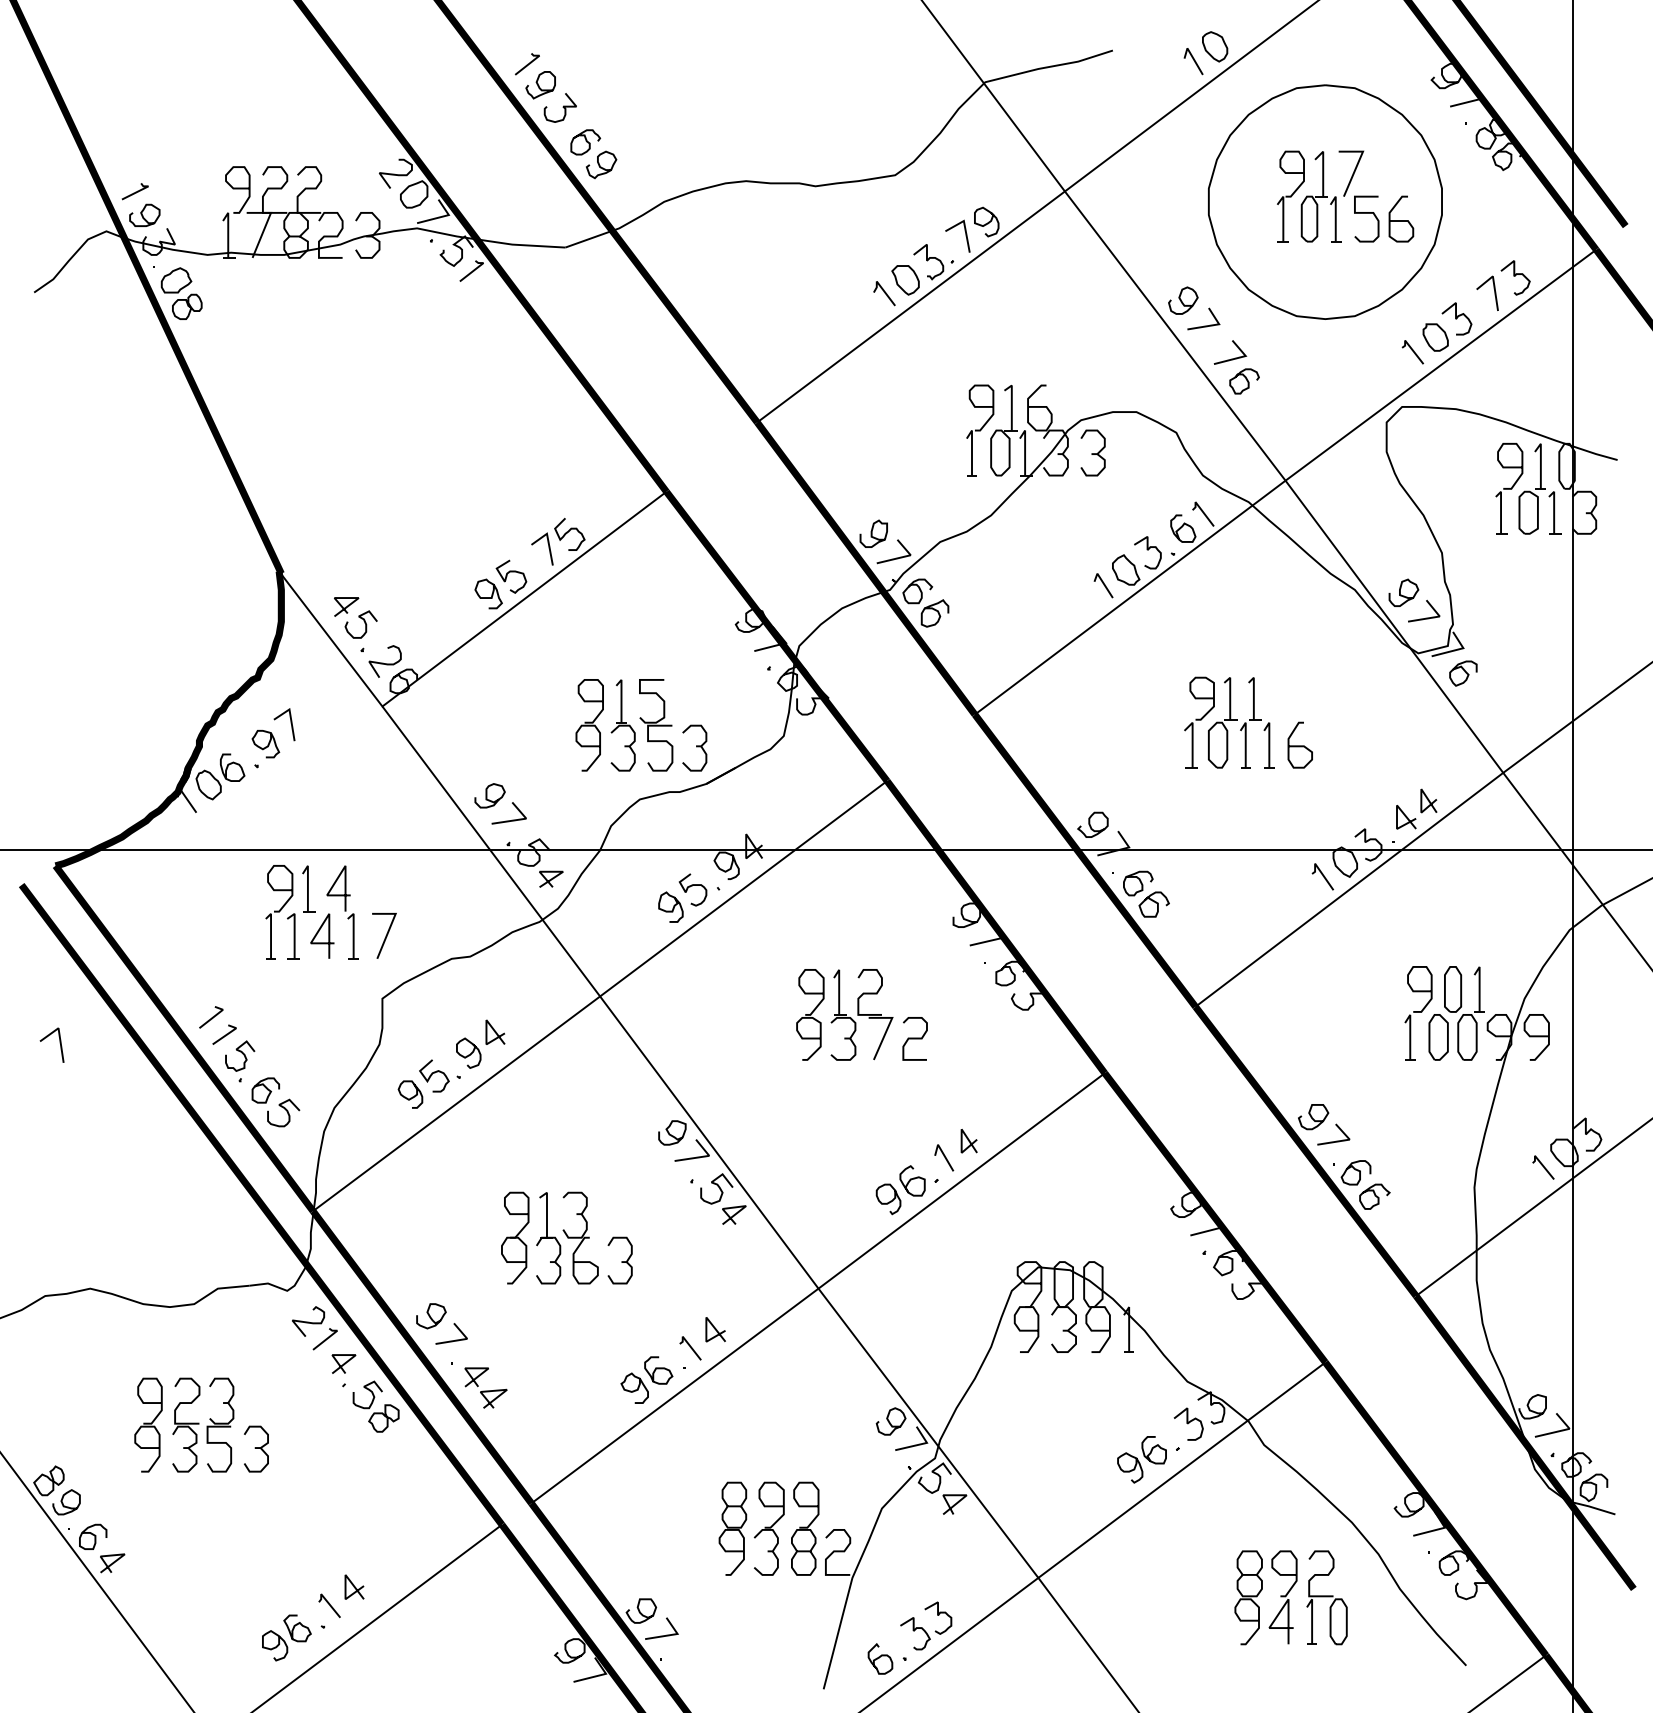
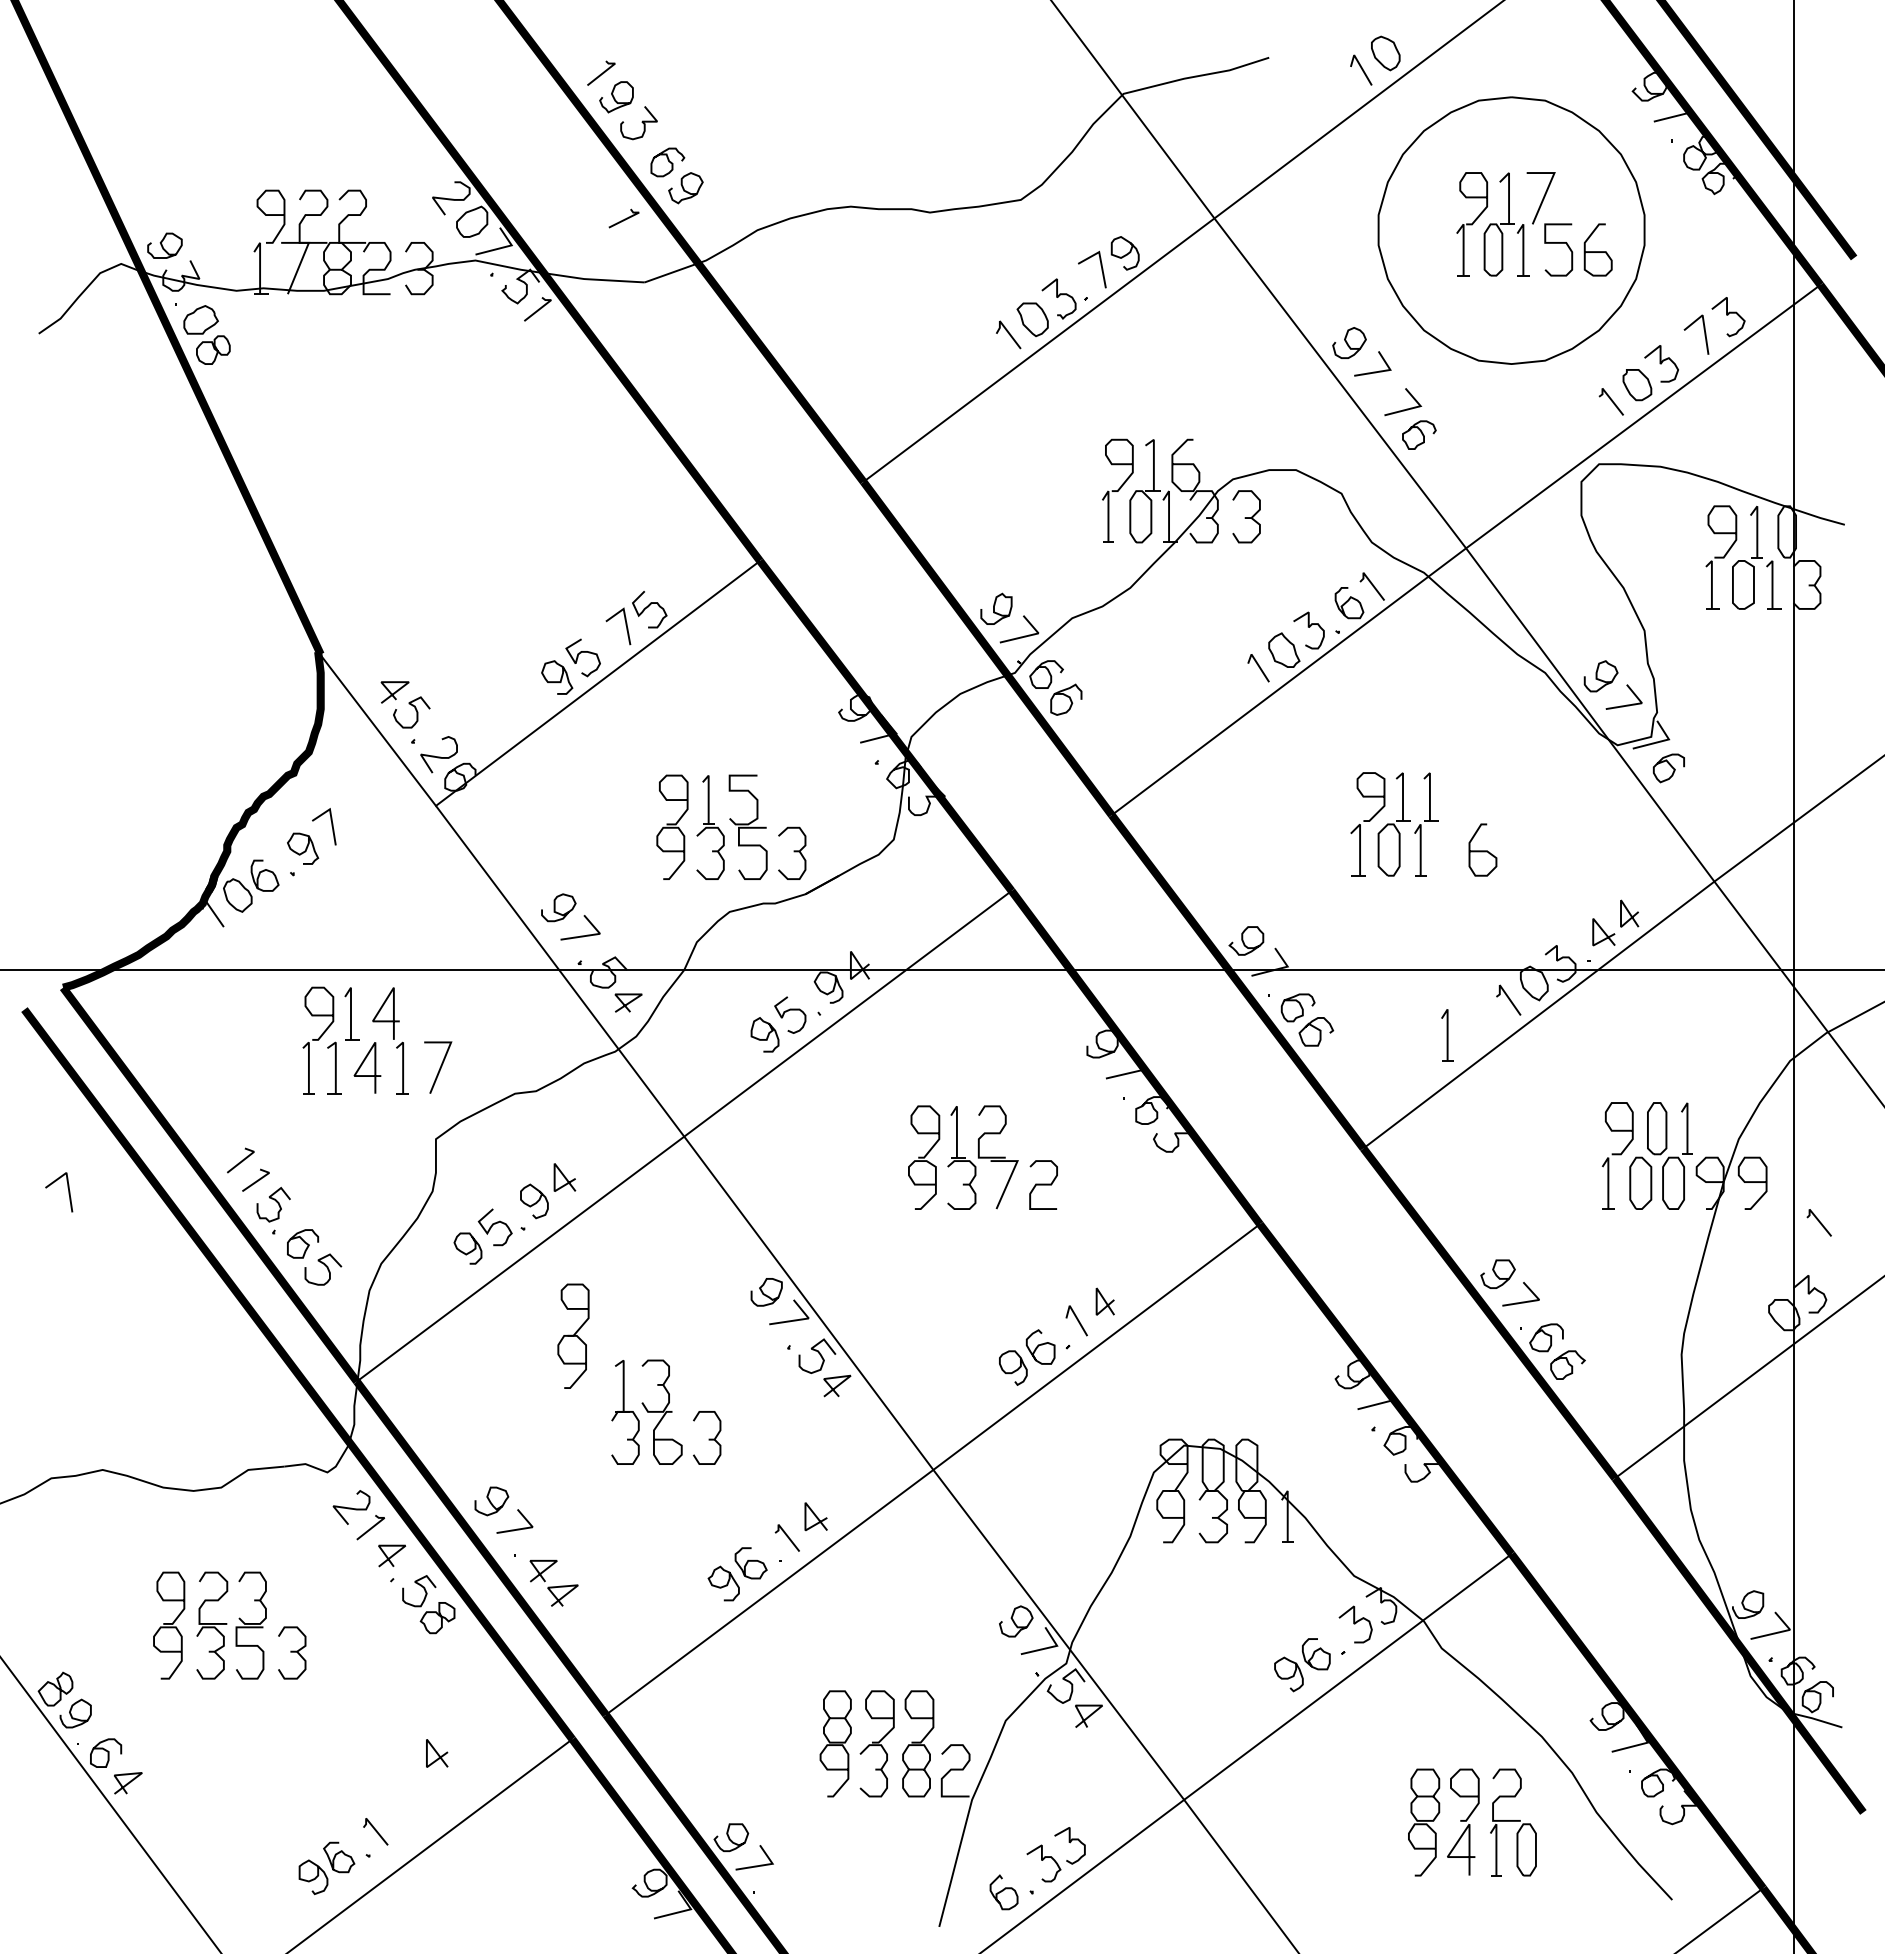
line: (135, 191) -> (624, 218), moved
part: (1269, 745) -> (1447, 1035), moved
line: (1542, 1166) -> (1818, 1221), moved
part: (515, 1237) -> (573, 1335), moved
line: (354, 1587) -> (437, 1753), moved

